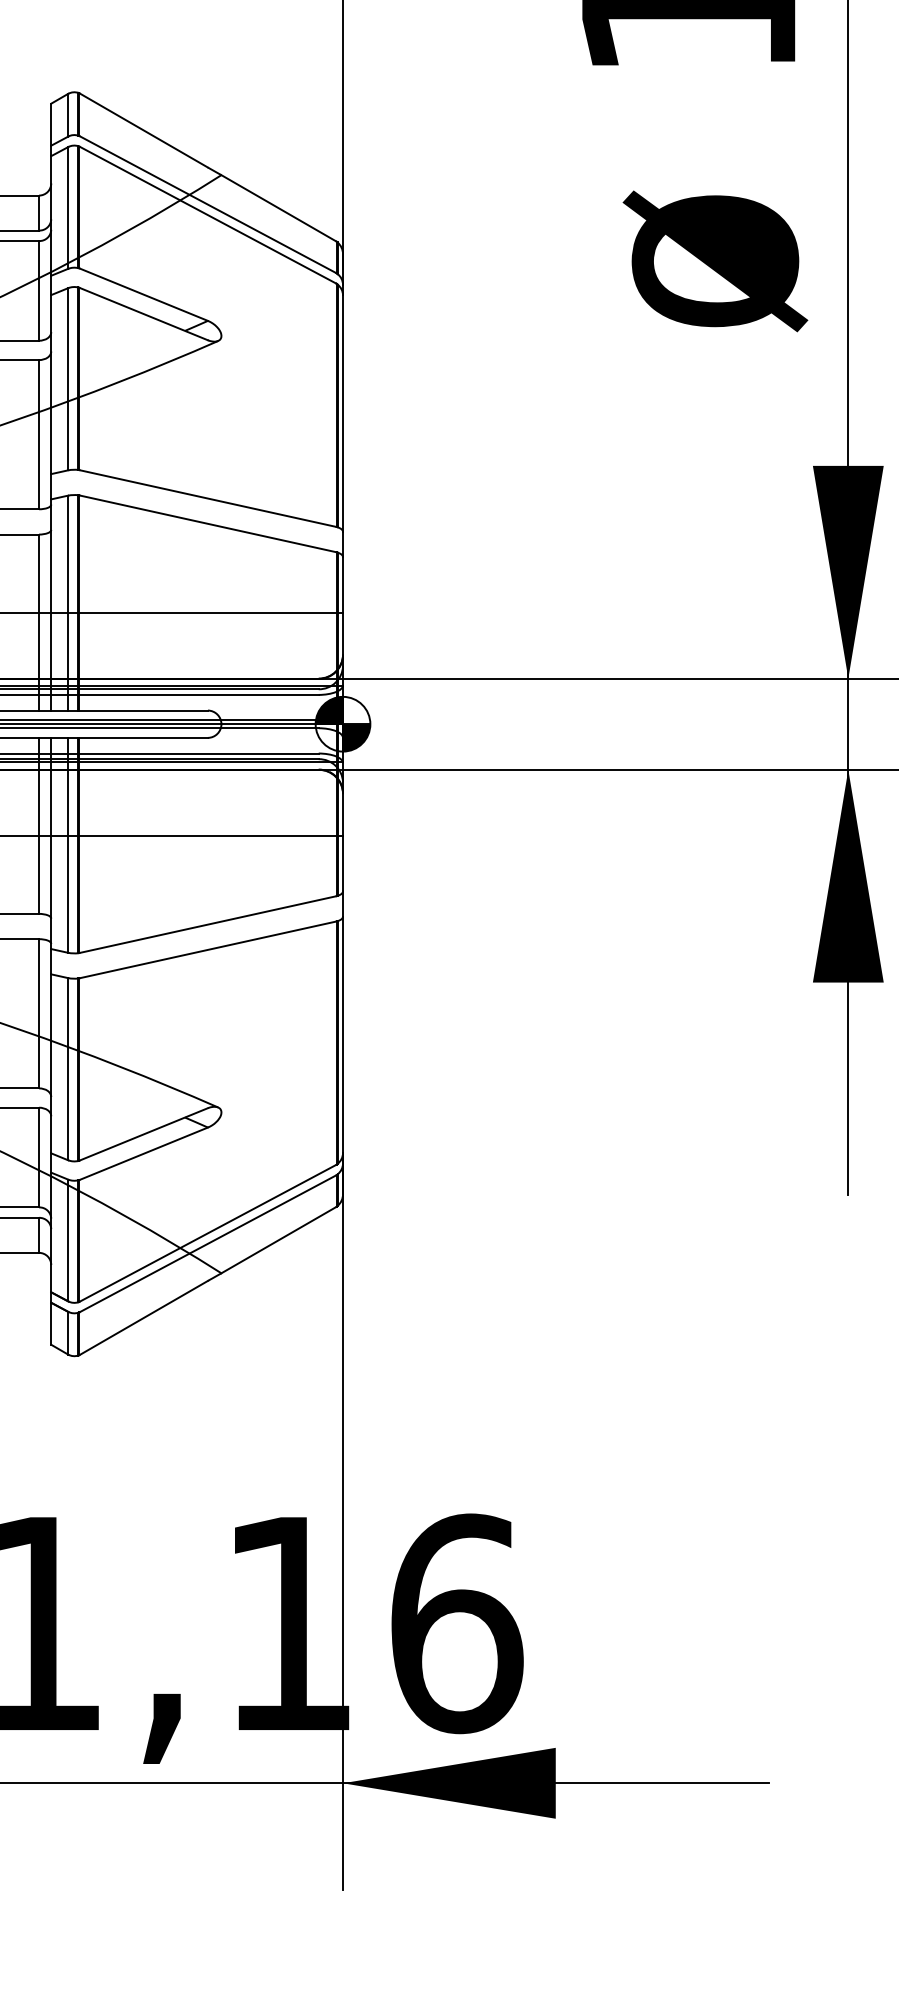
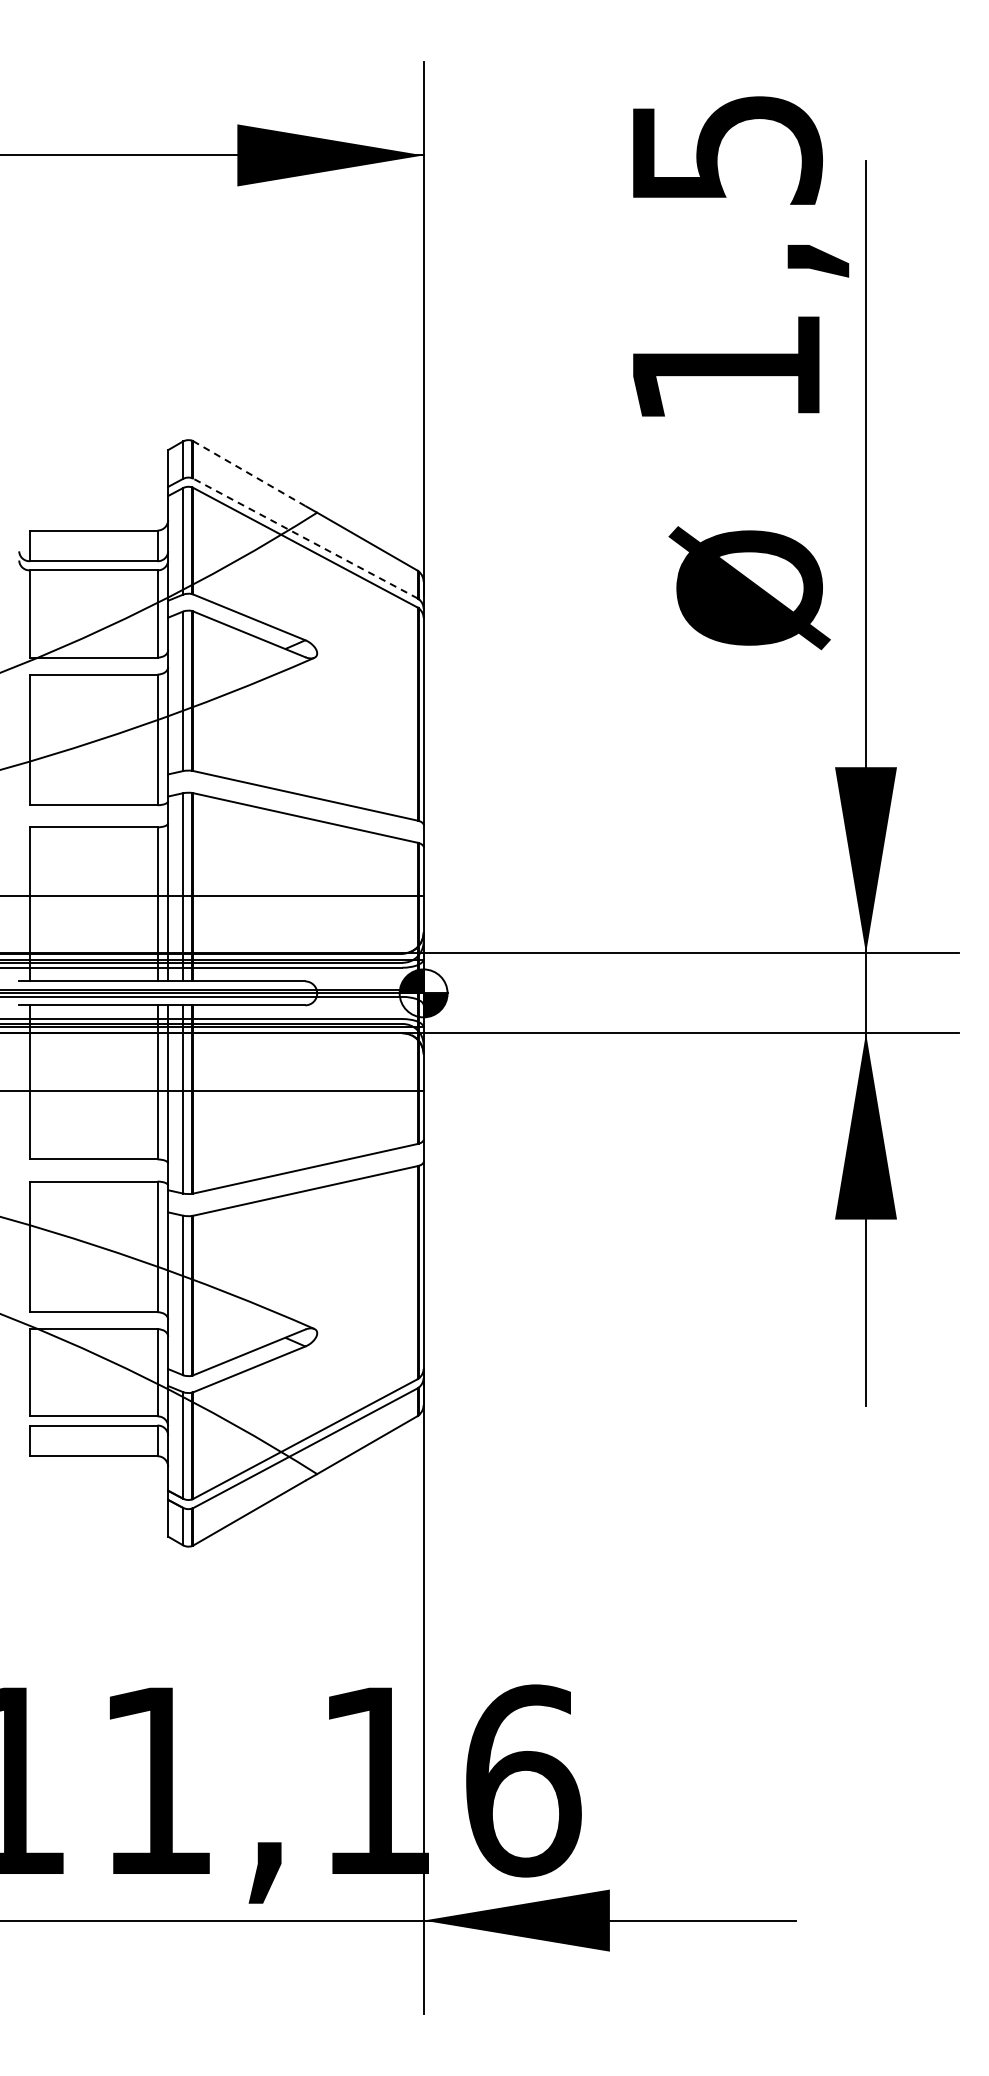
line: (144, 130) -> (249, 473), solid -> dashed
line: (208, 204) -> (305, 538), solid -> dashed

